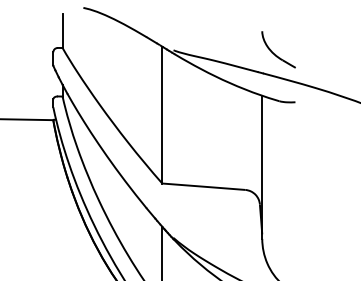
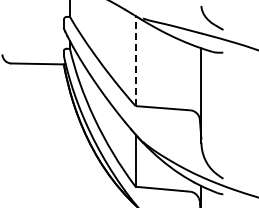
line: (162, 114) -> (135, 60), solid -> dashed

